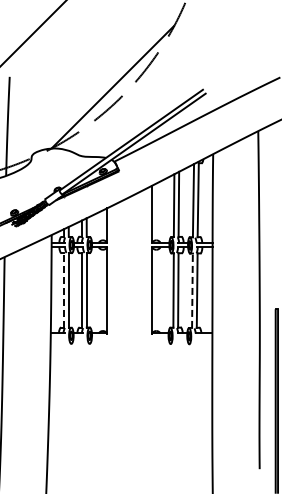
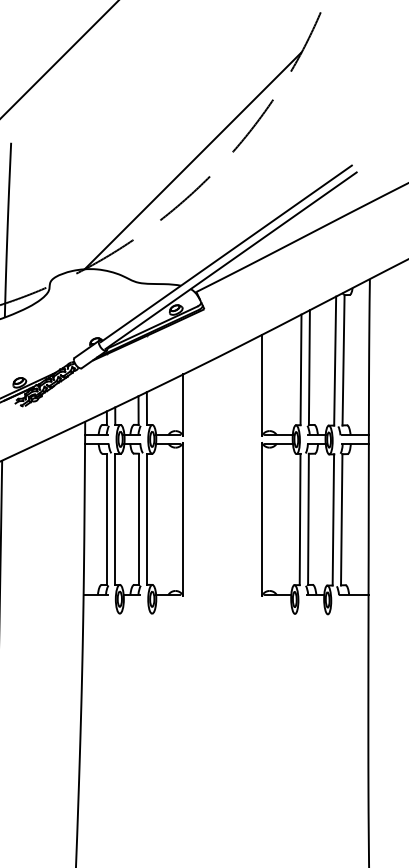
line: (64, 289) -> (107, 517), dashed -> solid
line: (192, 290) -> (333, 519), dashed -> solid

